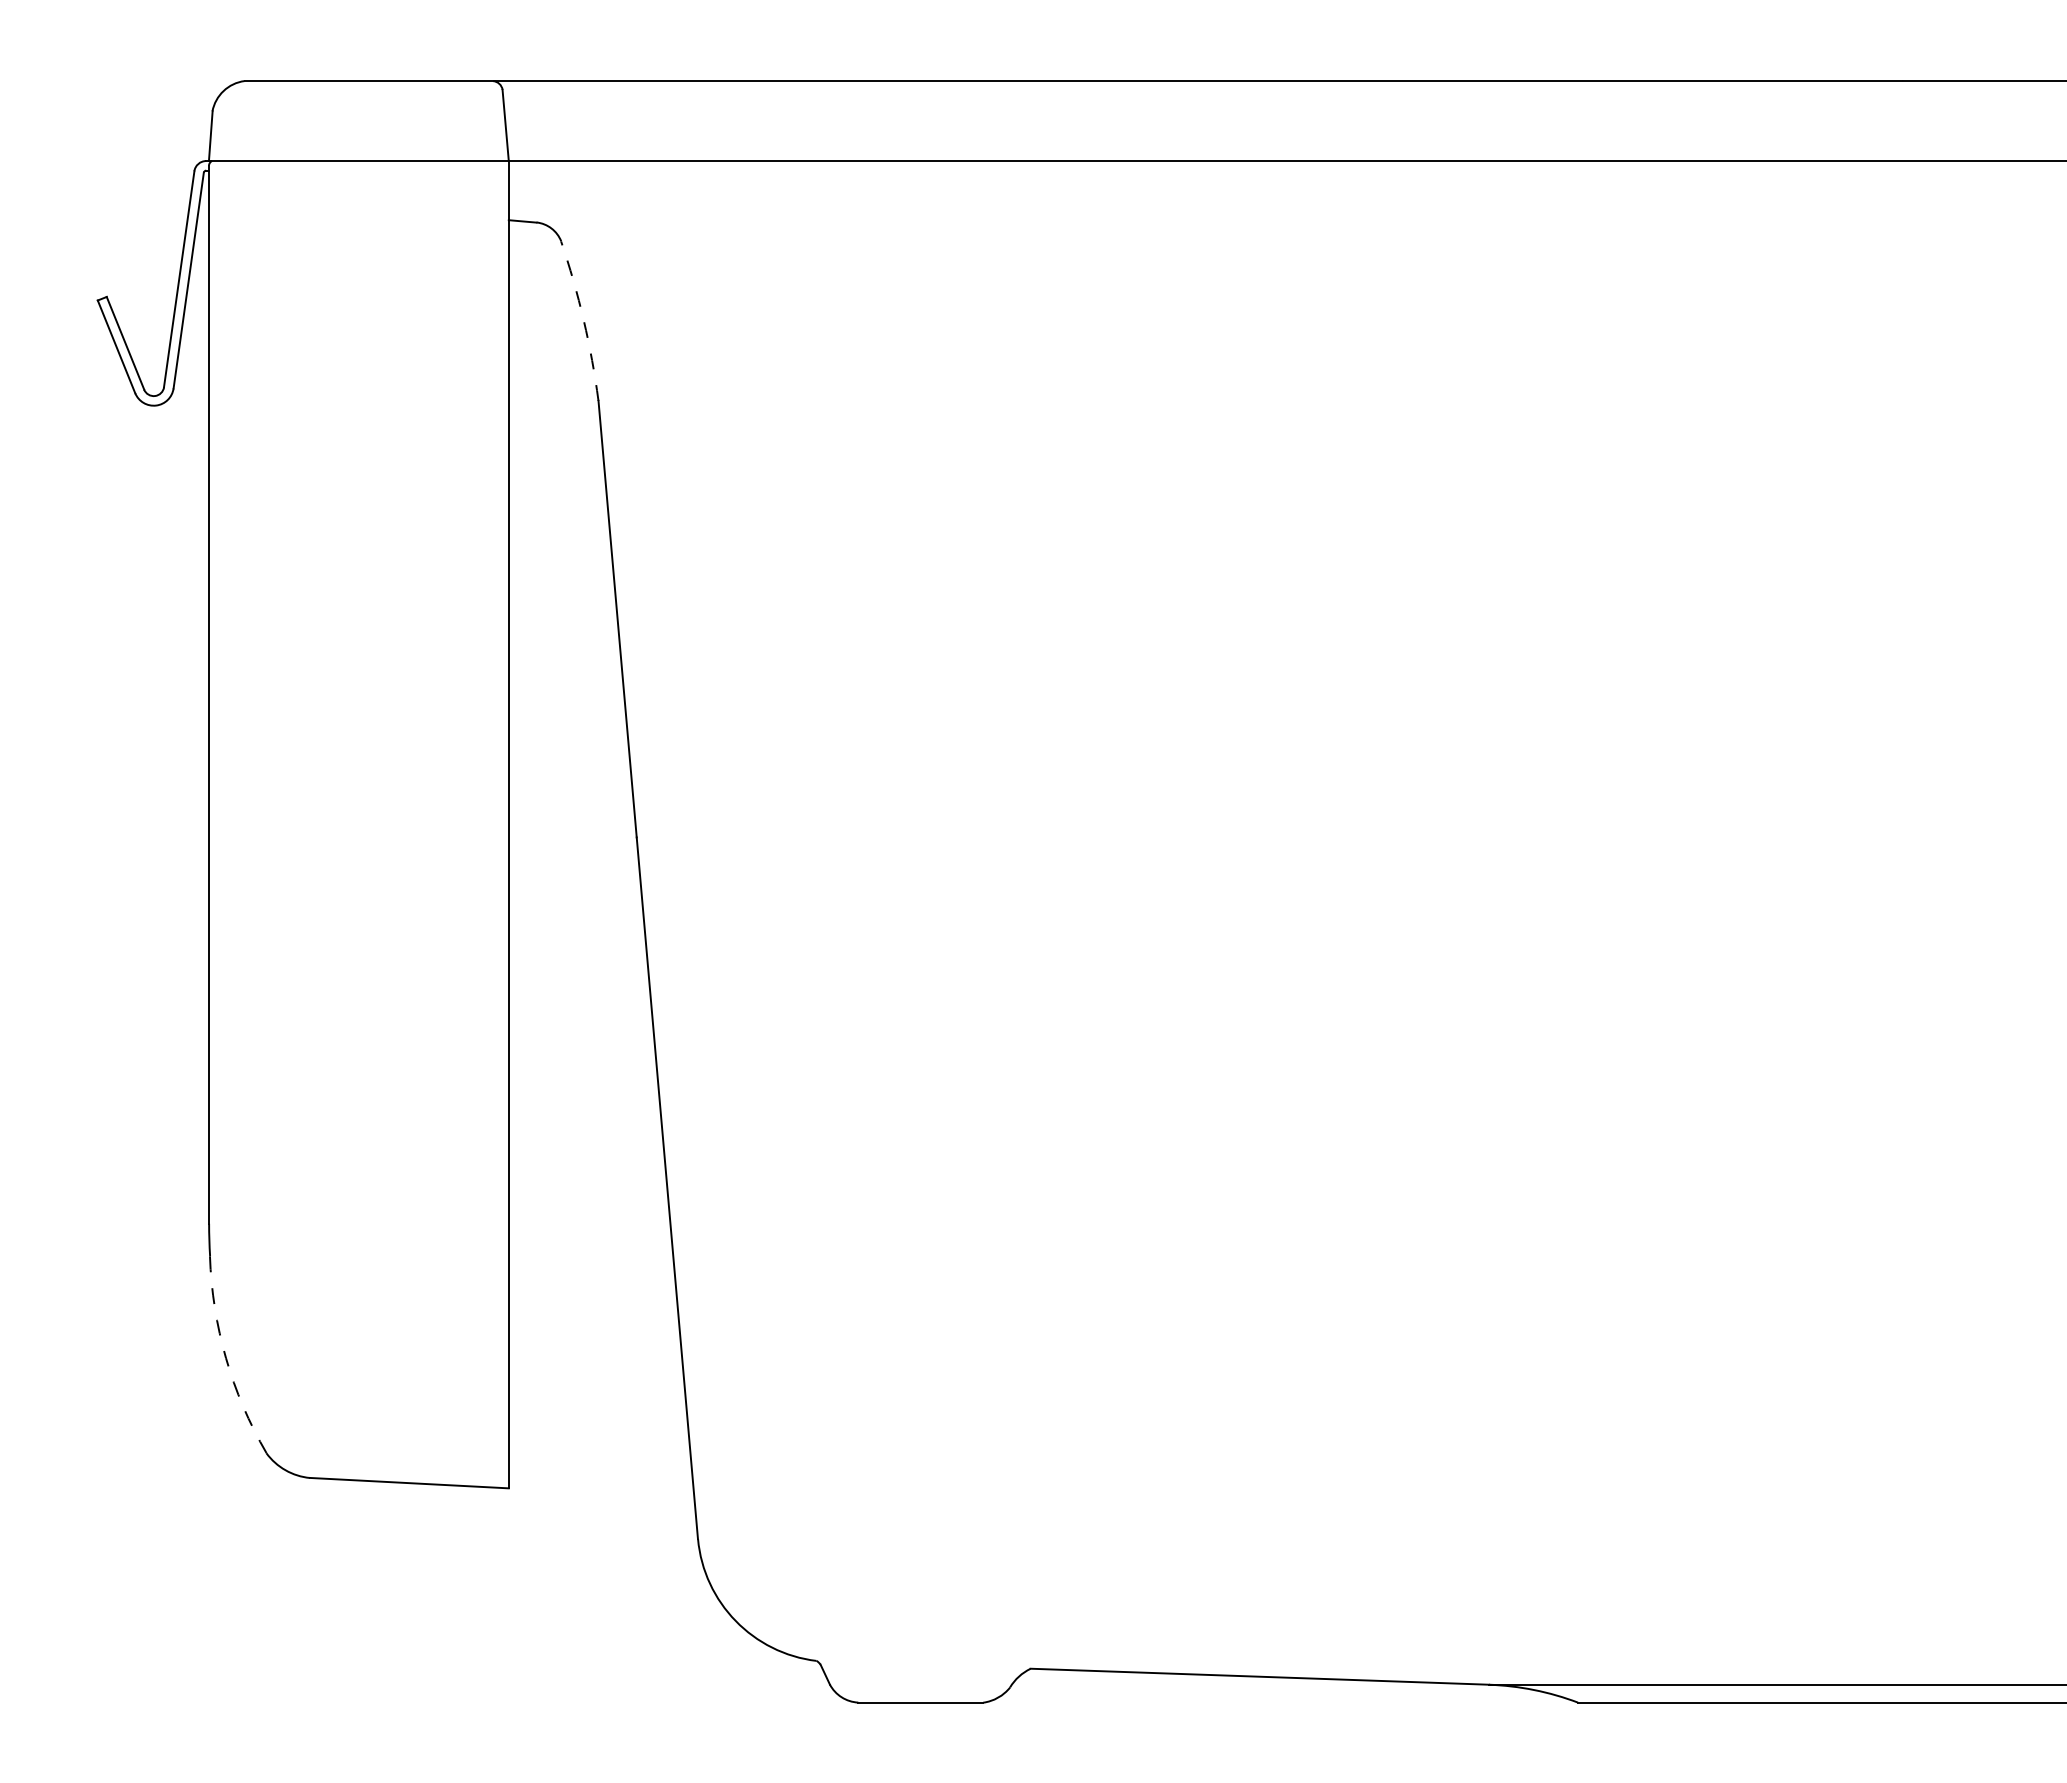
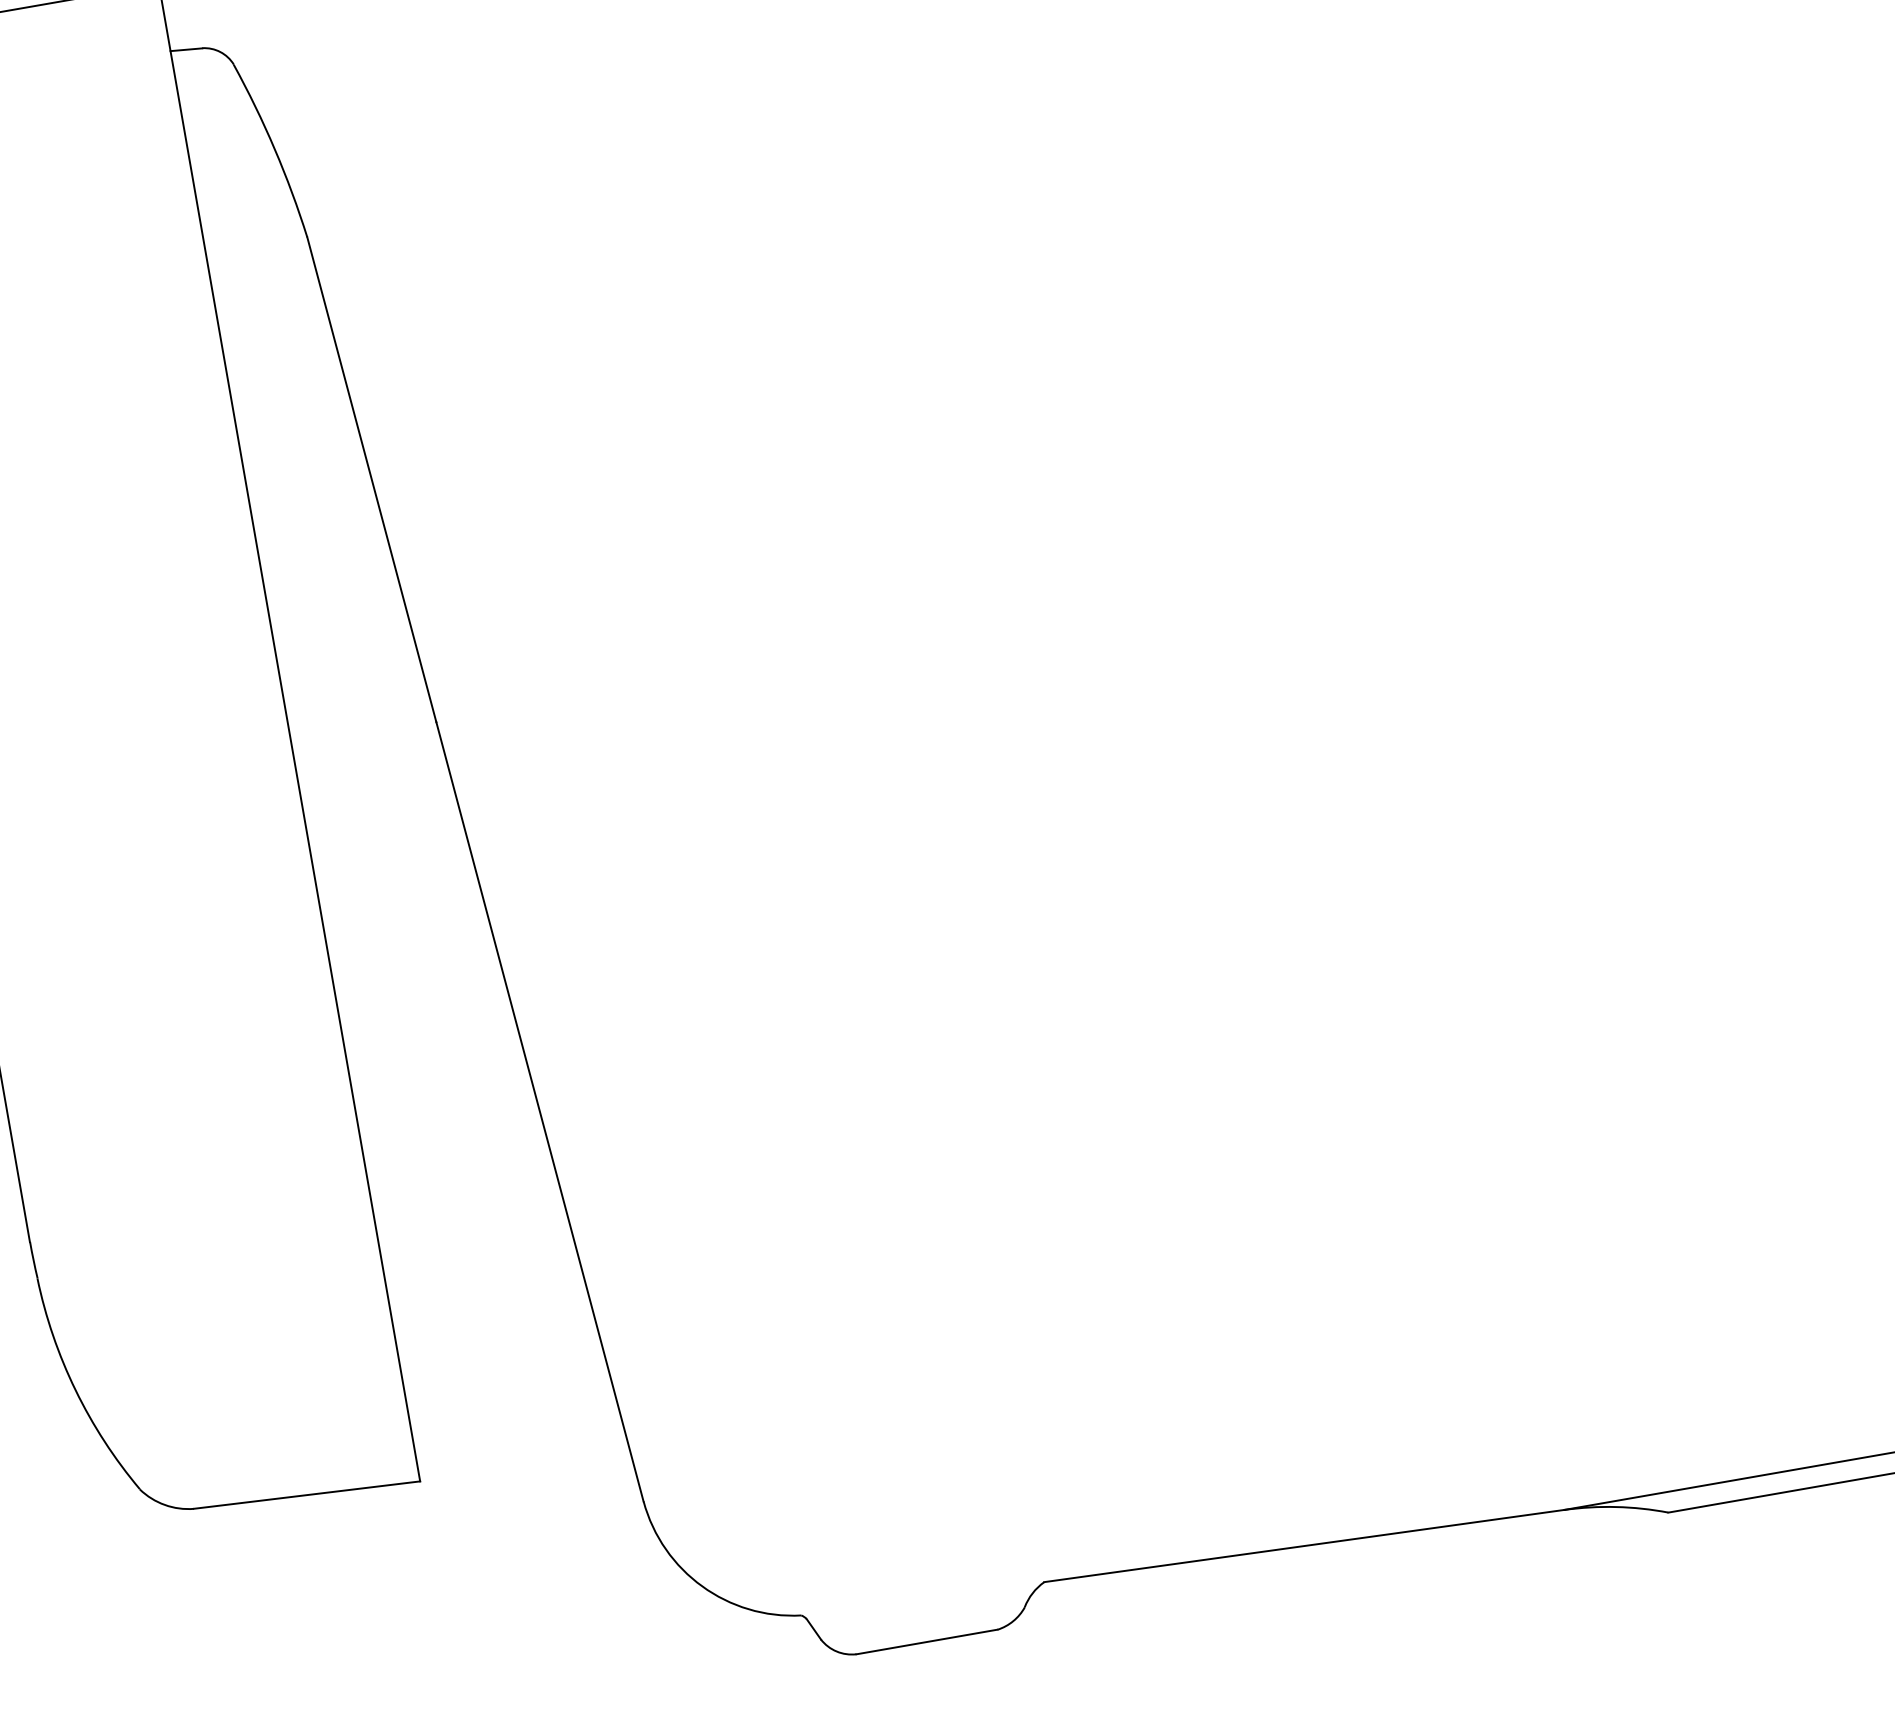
arc: (583, 320) -> (274, 149), dashed -> solid
arc: (226, 1358) -> (76, 1390), dashed -> solid

